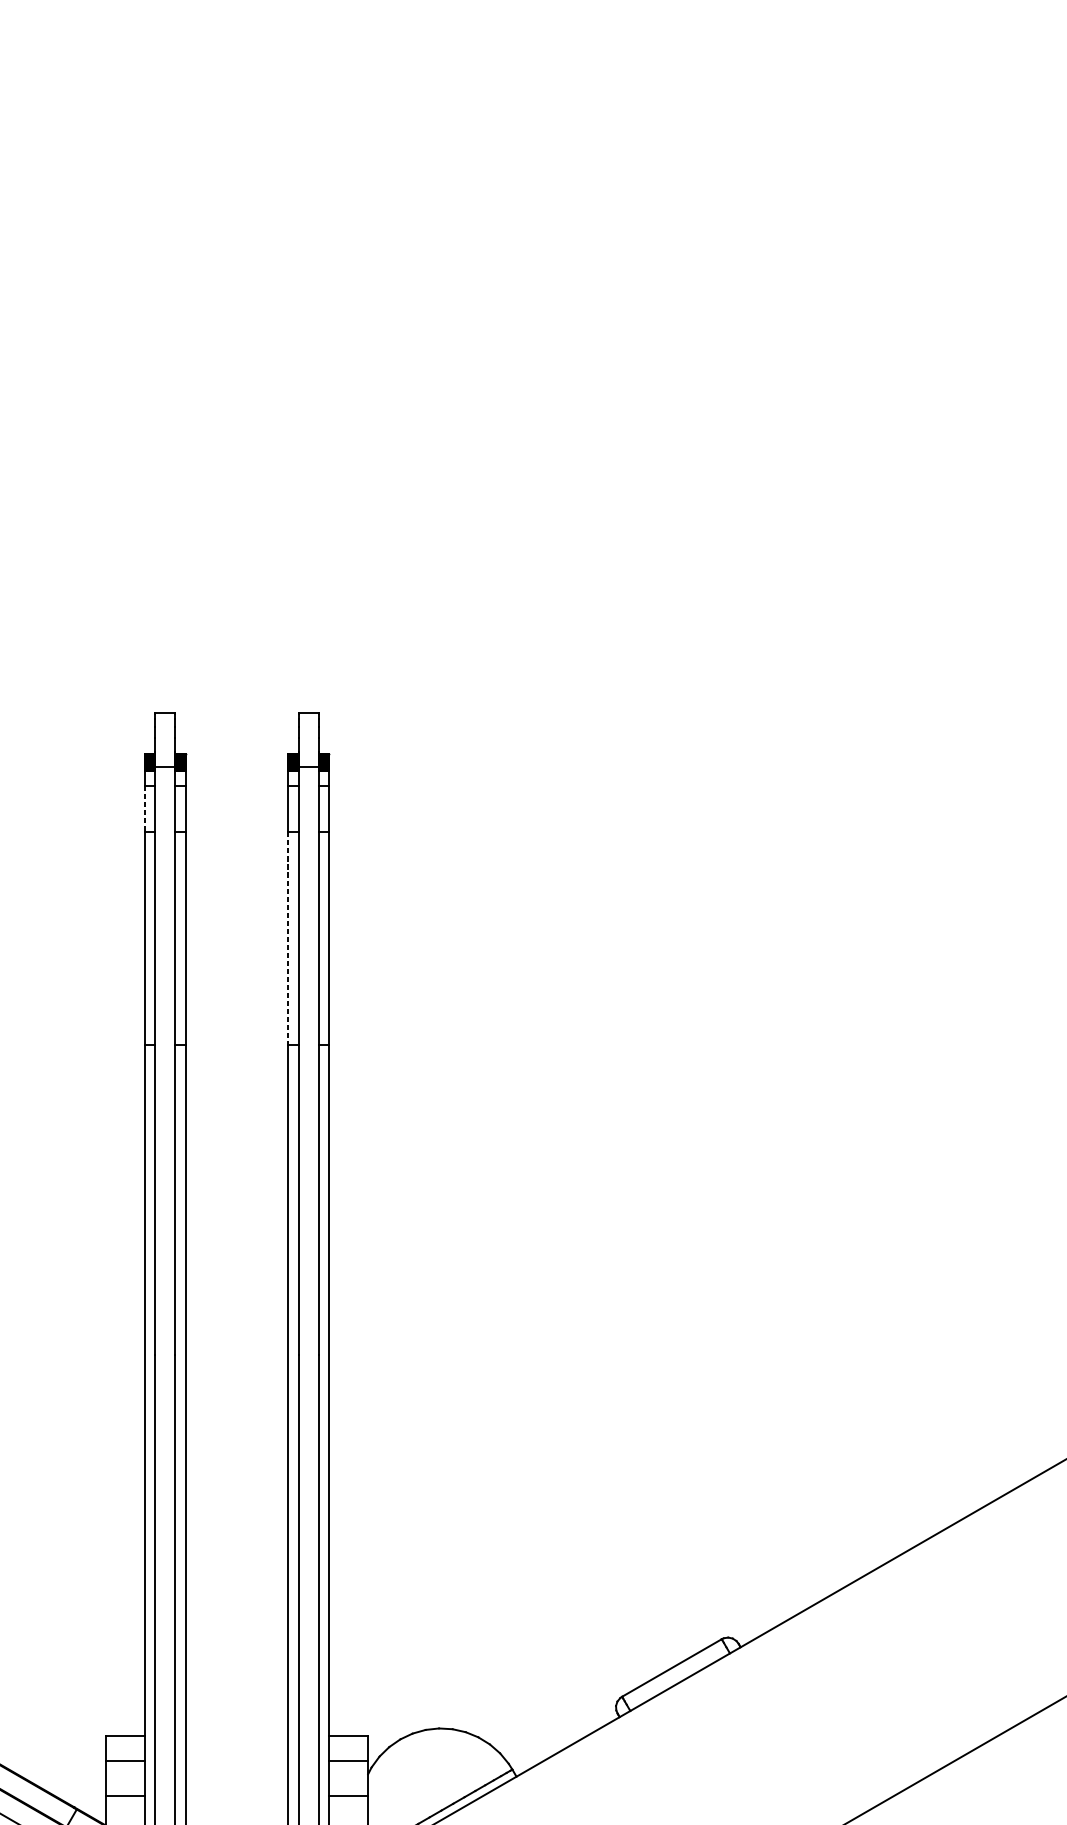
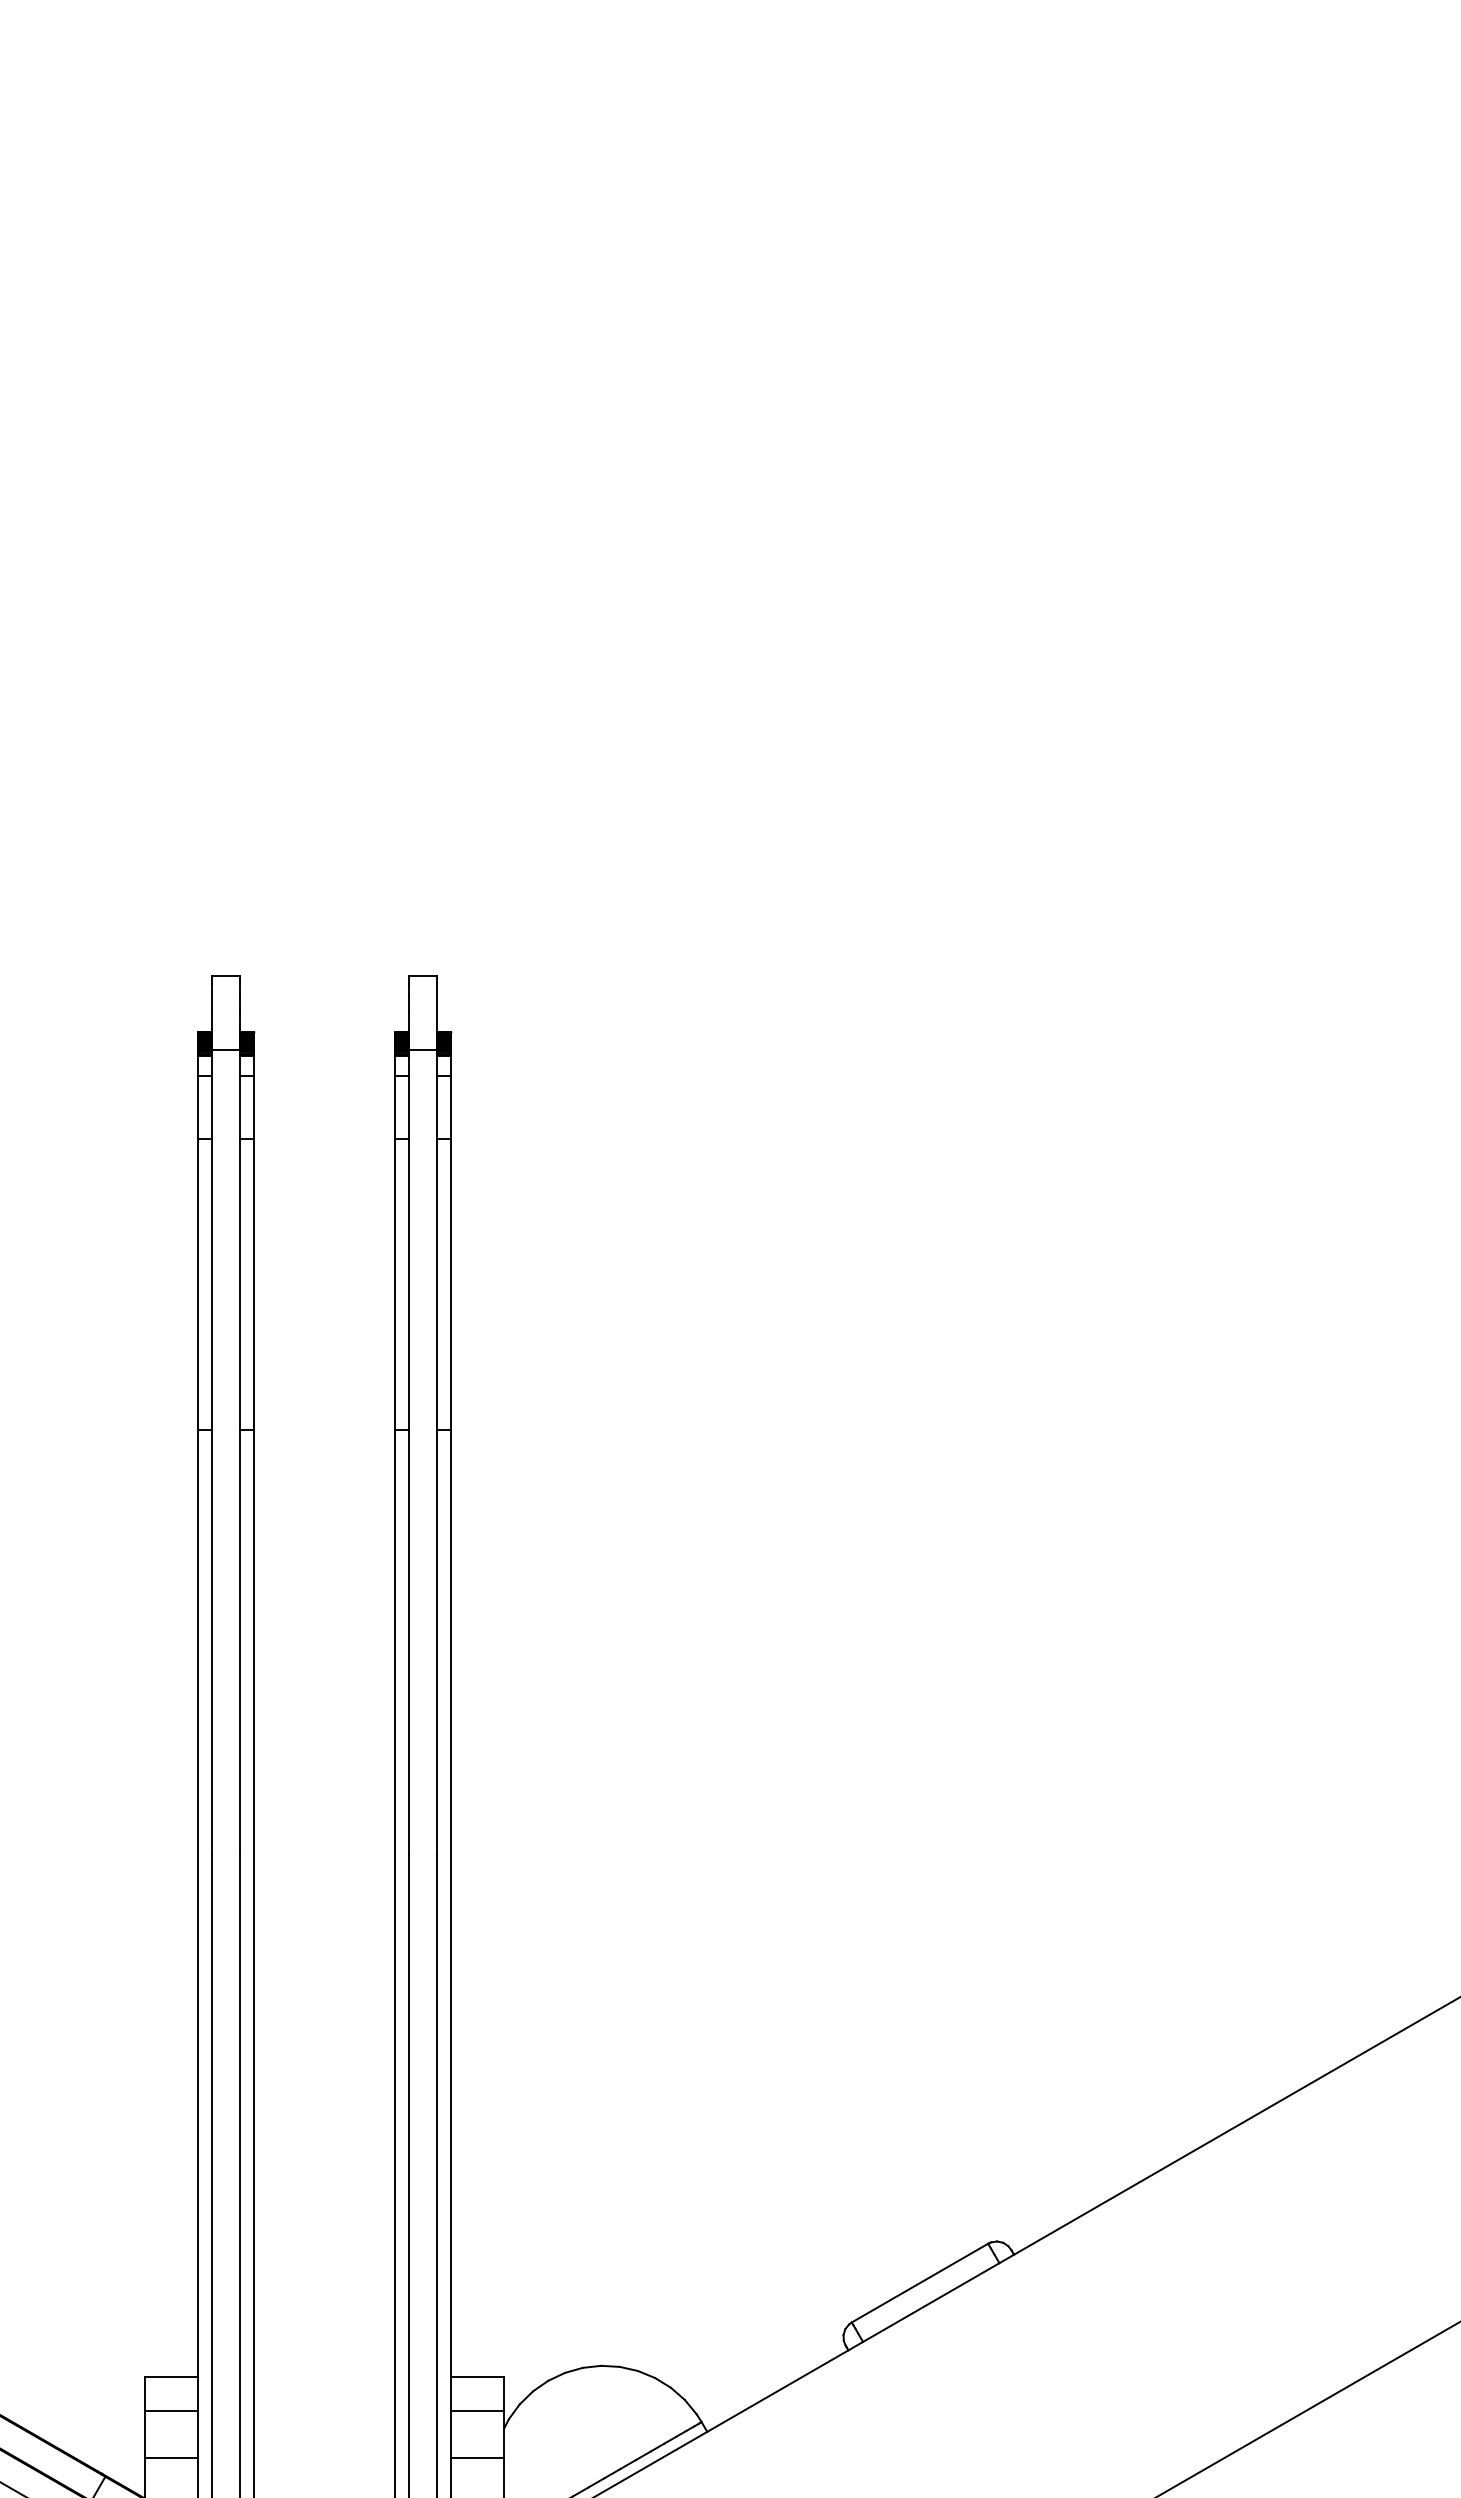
line: (144, 809) -> (198, 1107), dashed -> solid
line: (288, 938) -> (394, 1284), dashed -> solid

